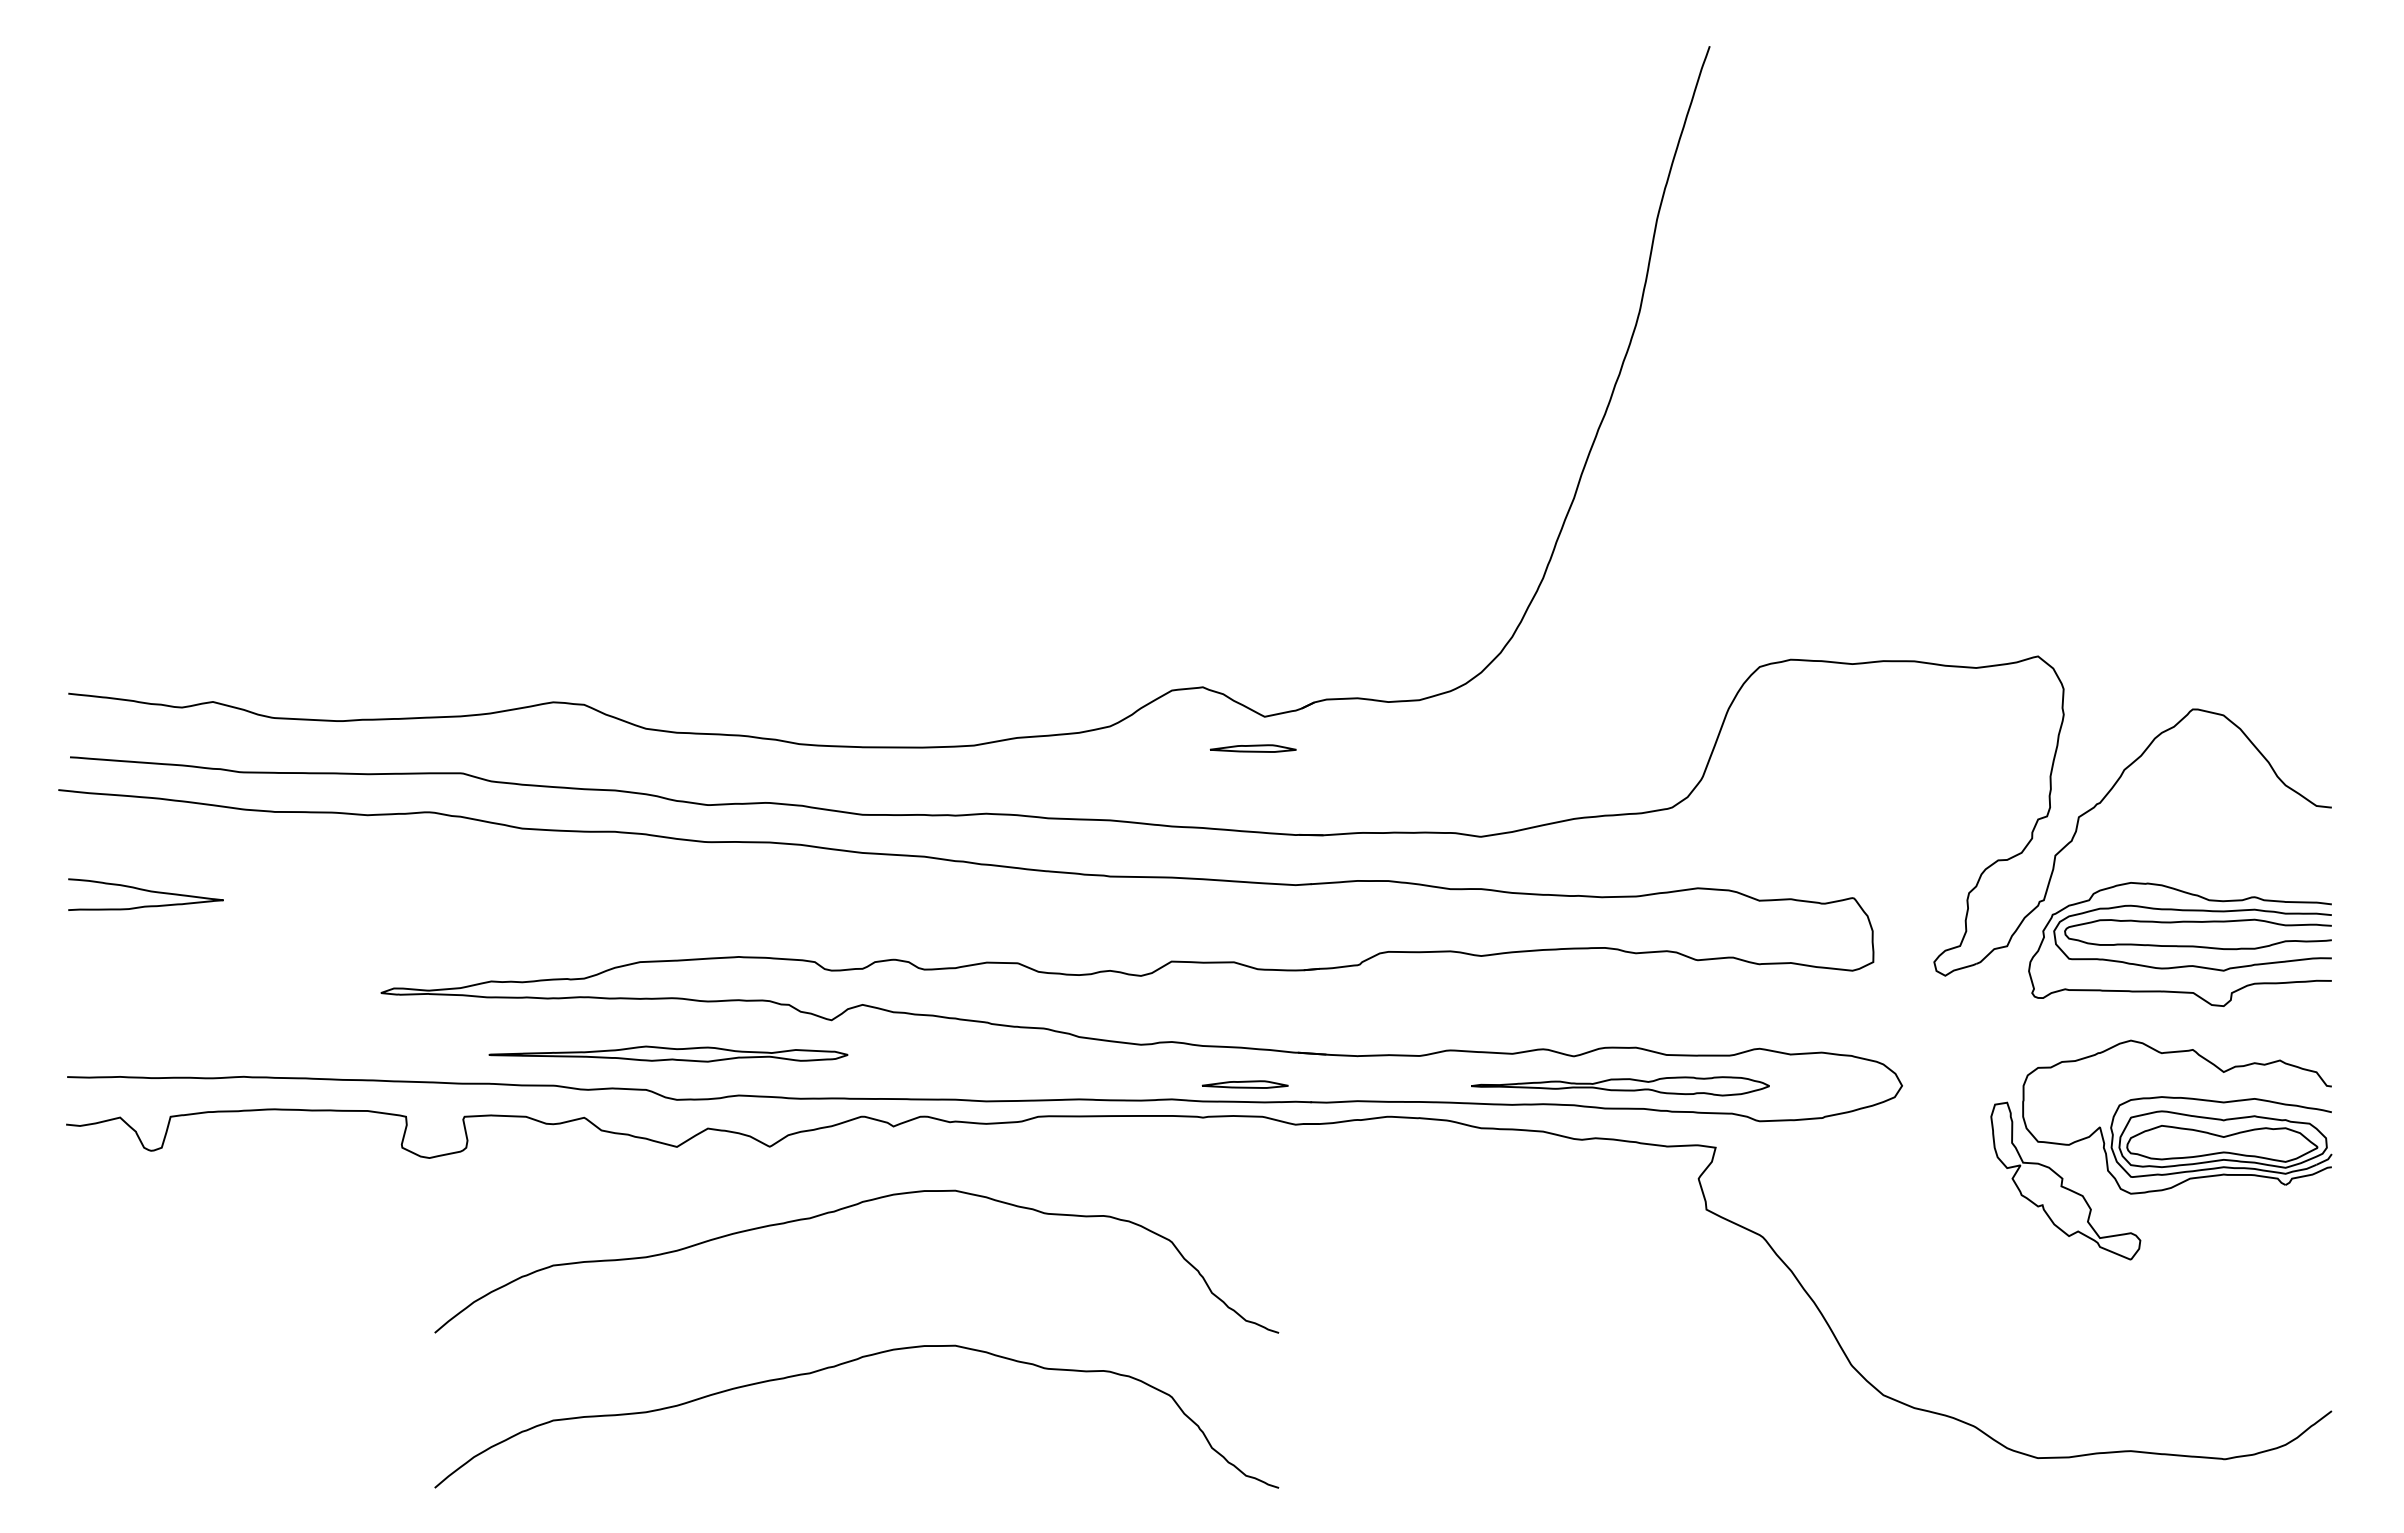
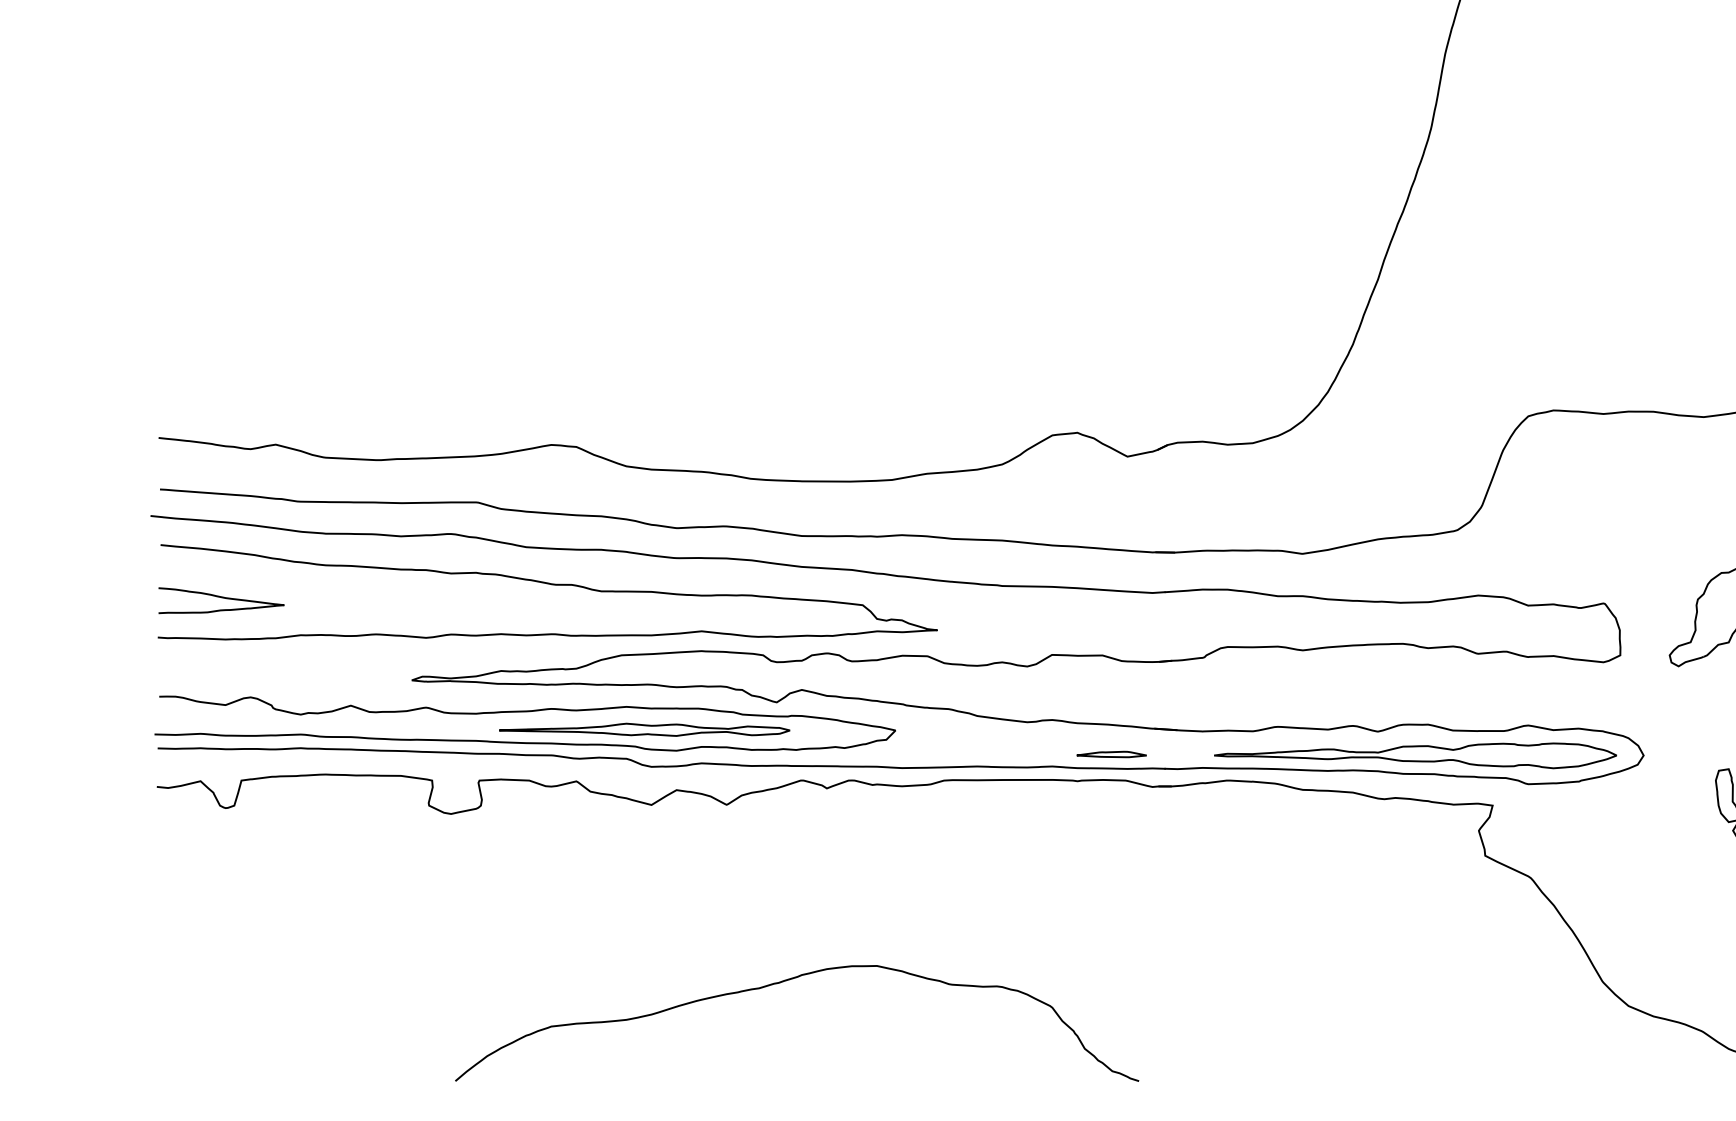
part: (1252, 748) -> (1117, 482), removed
curve: (548, 874) -> (547, 584), added
curve: (520, 1032) -> (524, 712), added
part: (1620, 1086) -> (1415, 756), size x1.67
curve: (835, 1212) -> (779, 858), removed

